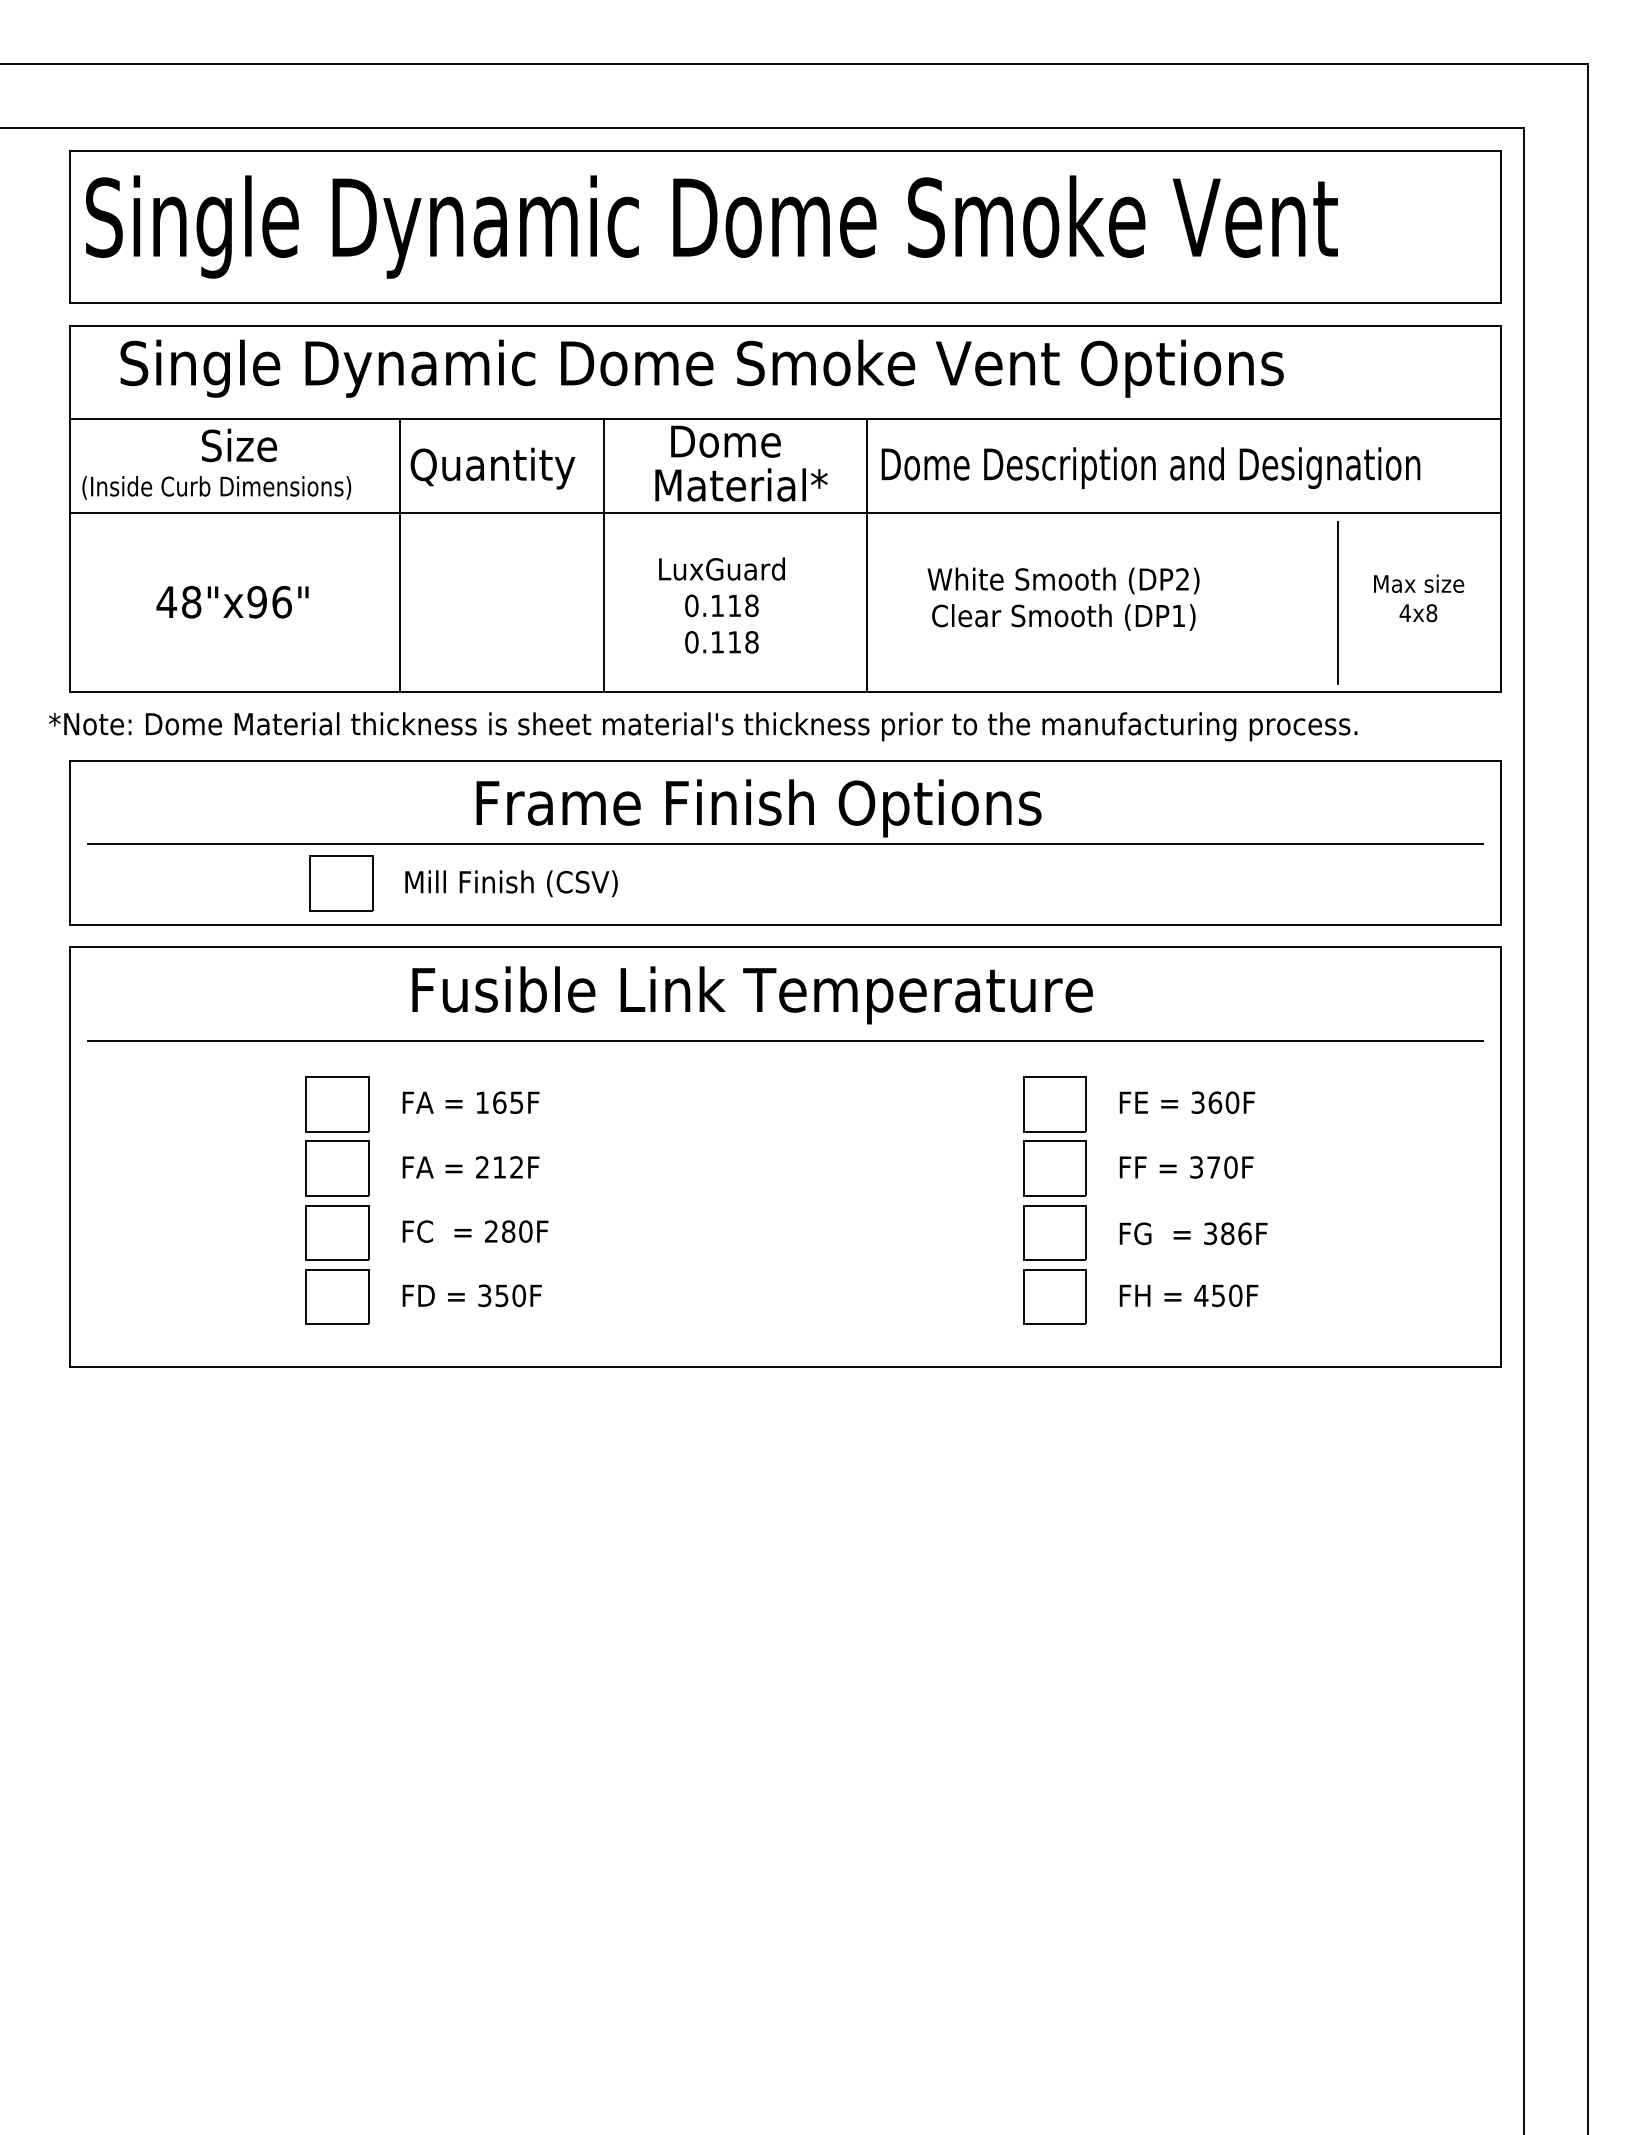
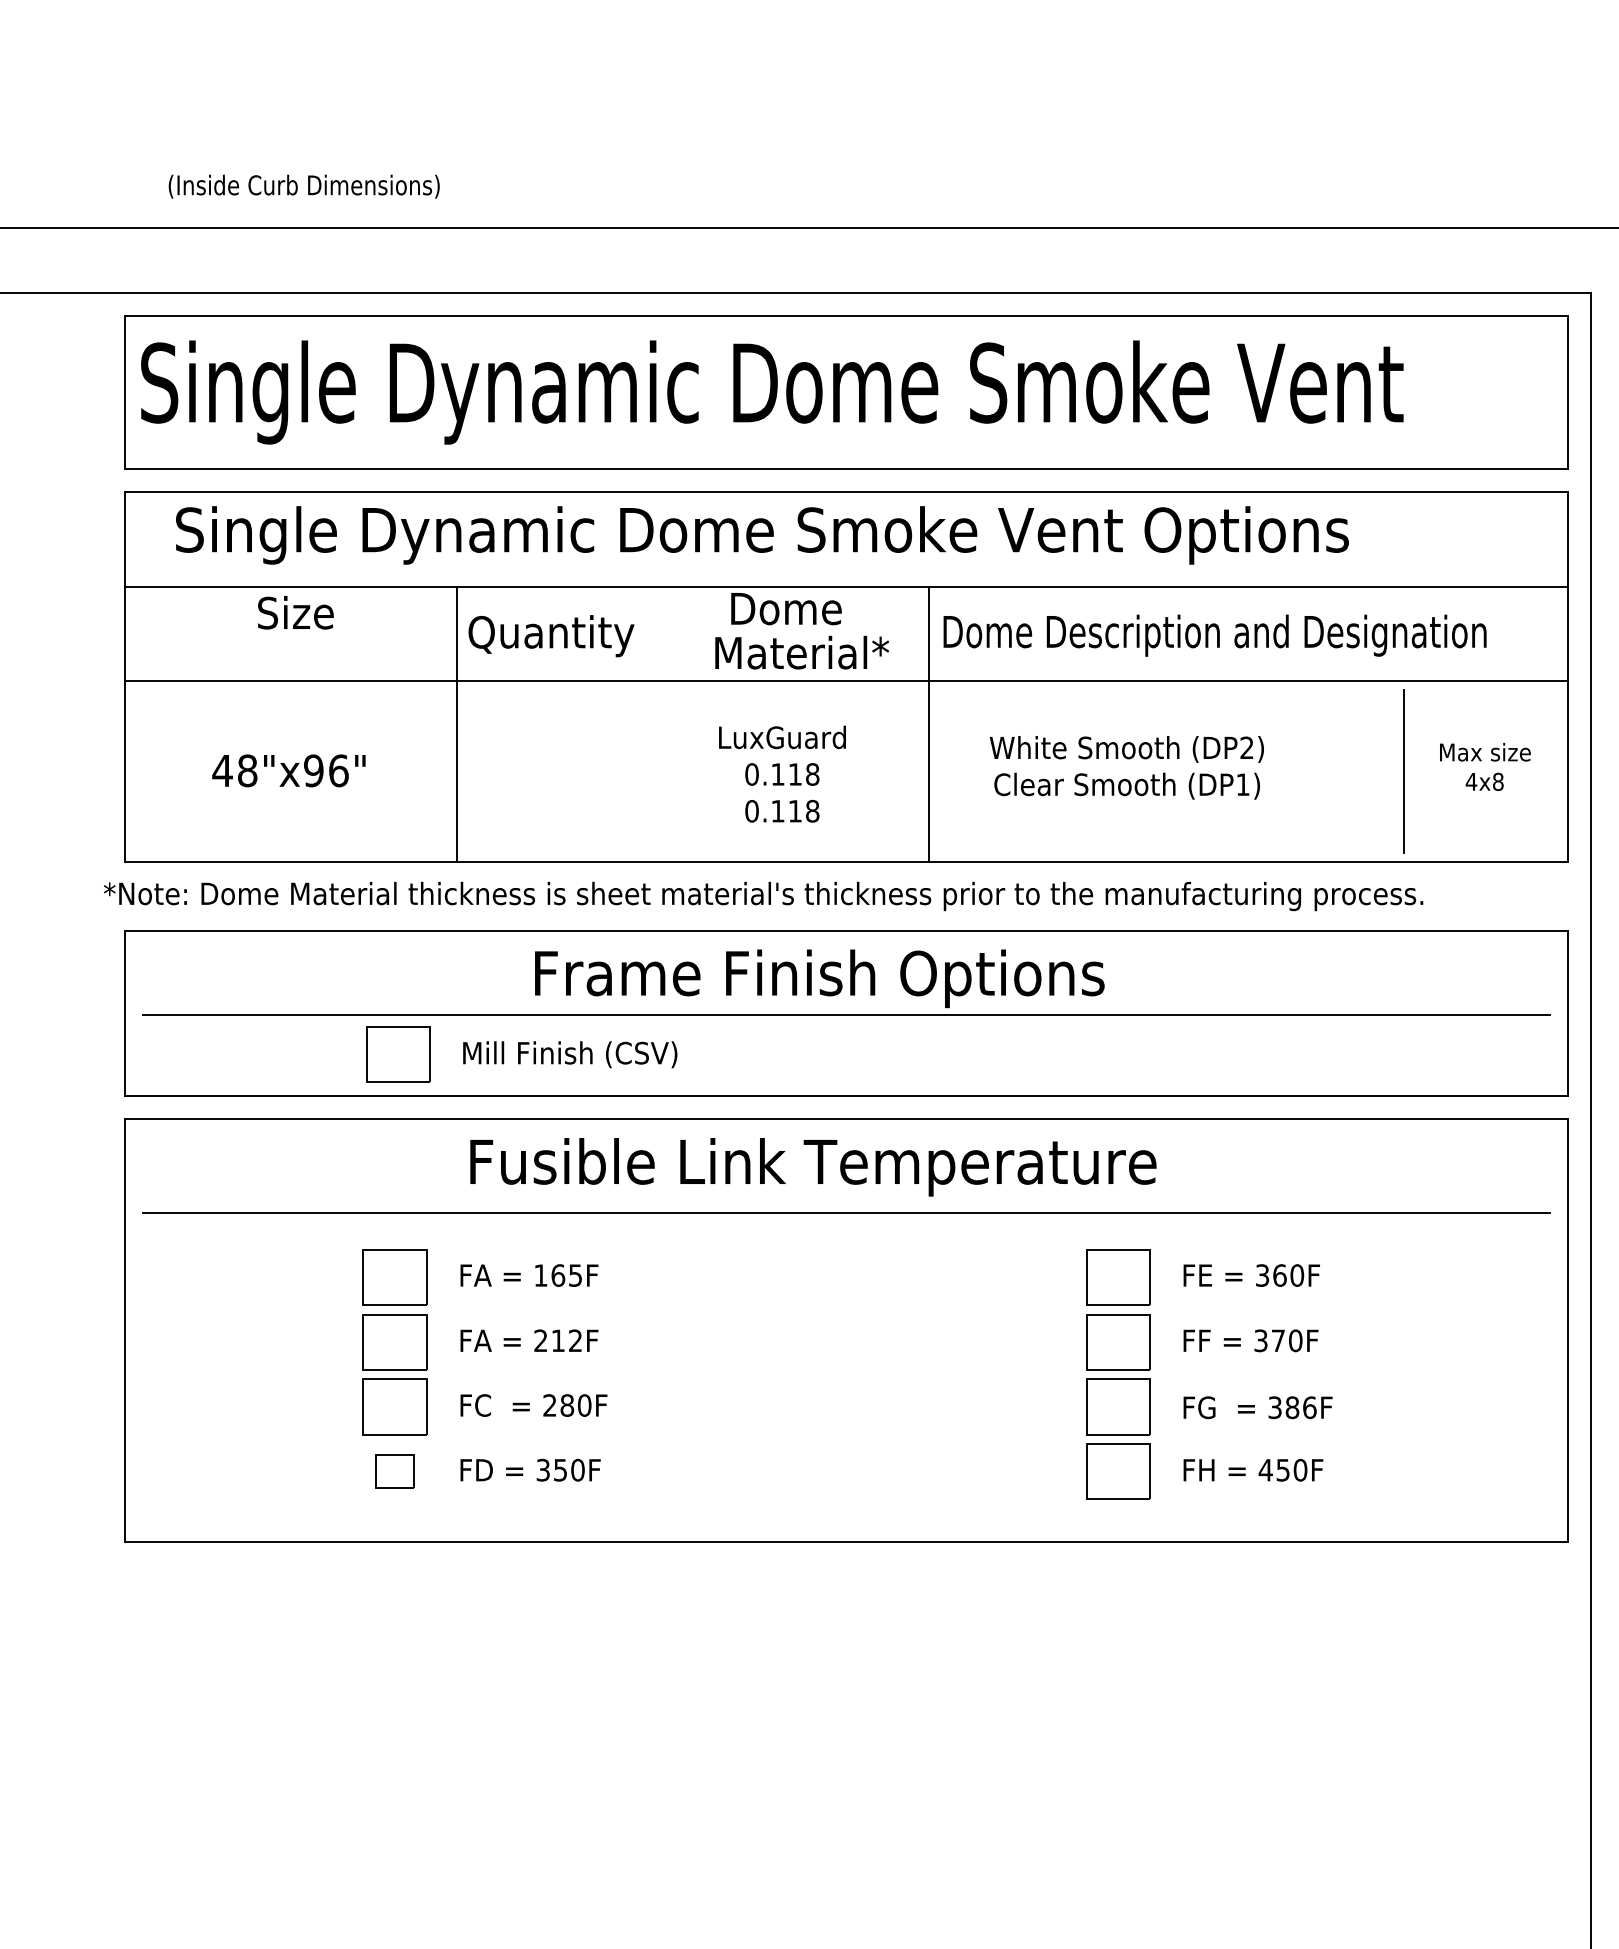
text: (216, 487) -> (303, 186), moved
line: (604, 555) -> (663, 723), removed
part: (337, 1296) -> (394, 1470), size x0.6

